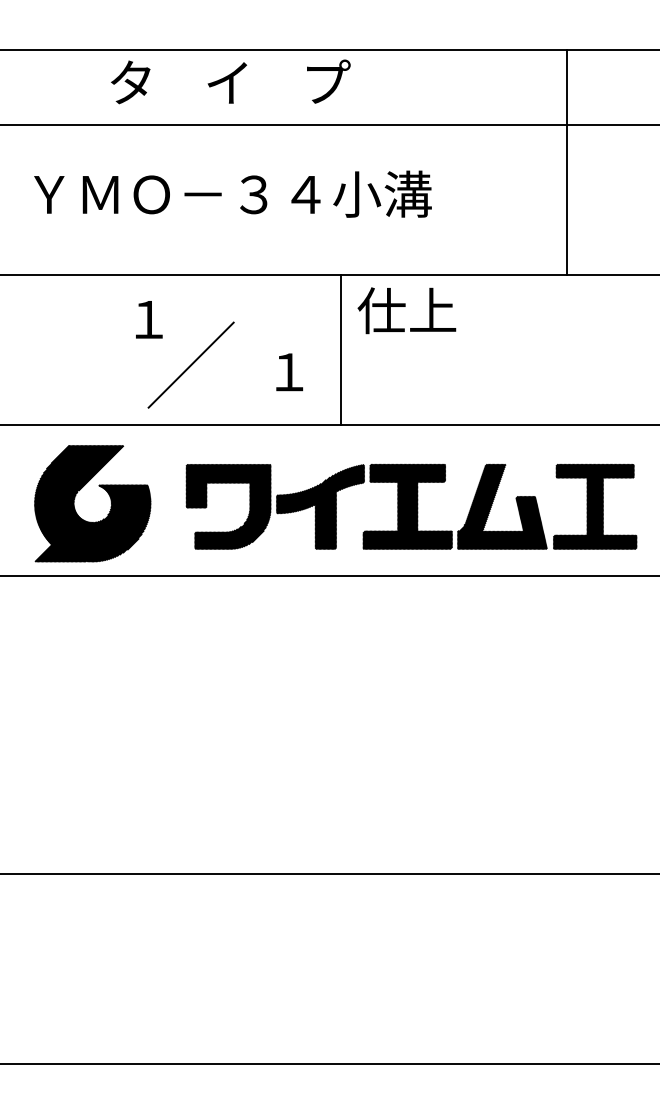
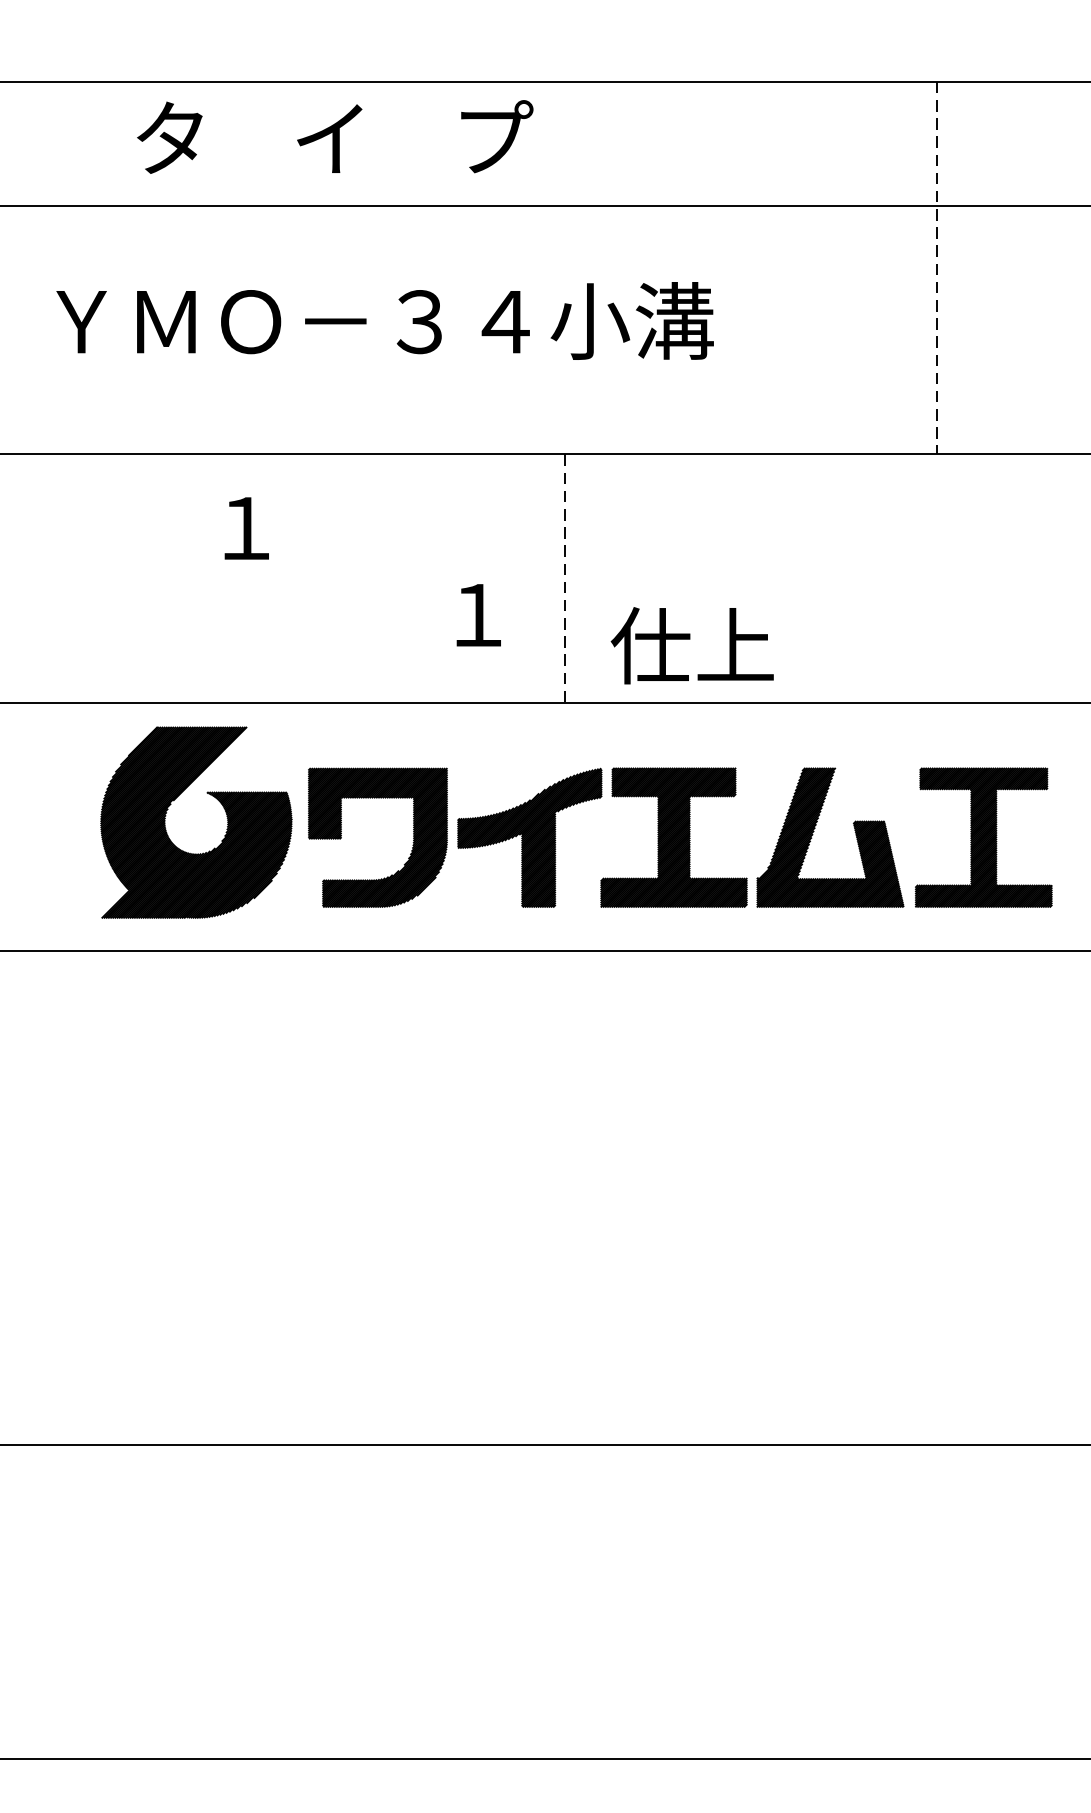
text: (230, 81) -> (334, 136), moved
line: (566, 162) -> (936, 268), solid -> dashed
text: (406, 310) -> (691, 645), moved
line: (341, 350) -> (564, 579), solid -> dashed
line: (190, 364) -> (314, 602), removed
part: (80, 490) -> (176, 800), moved

